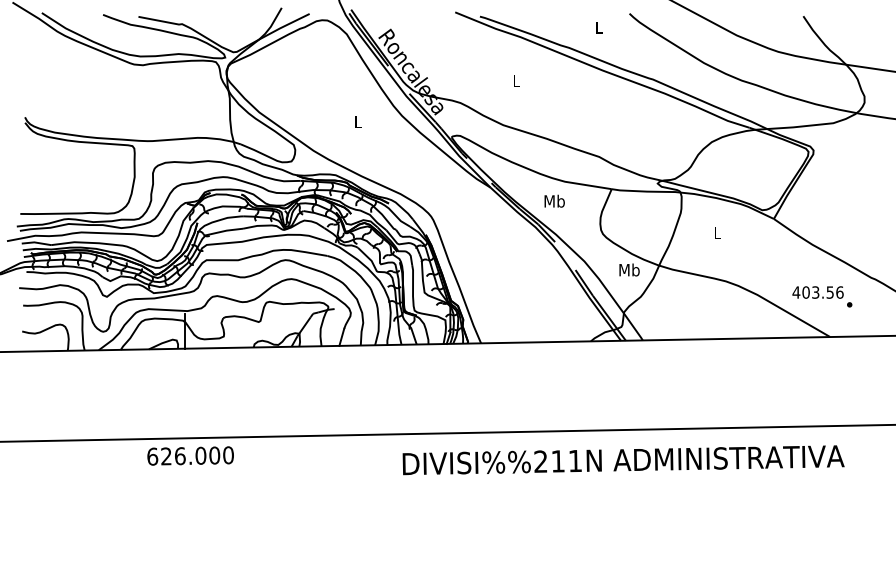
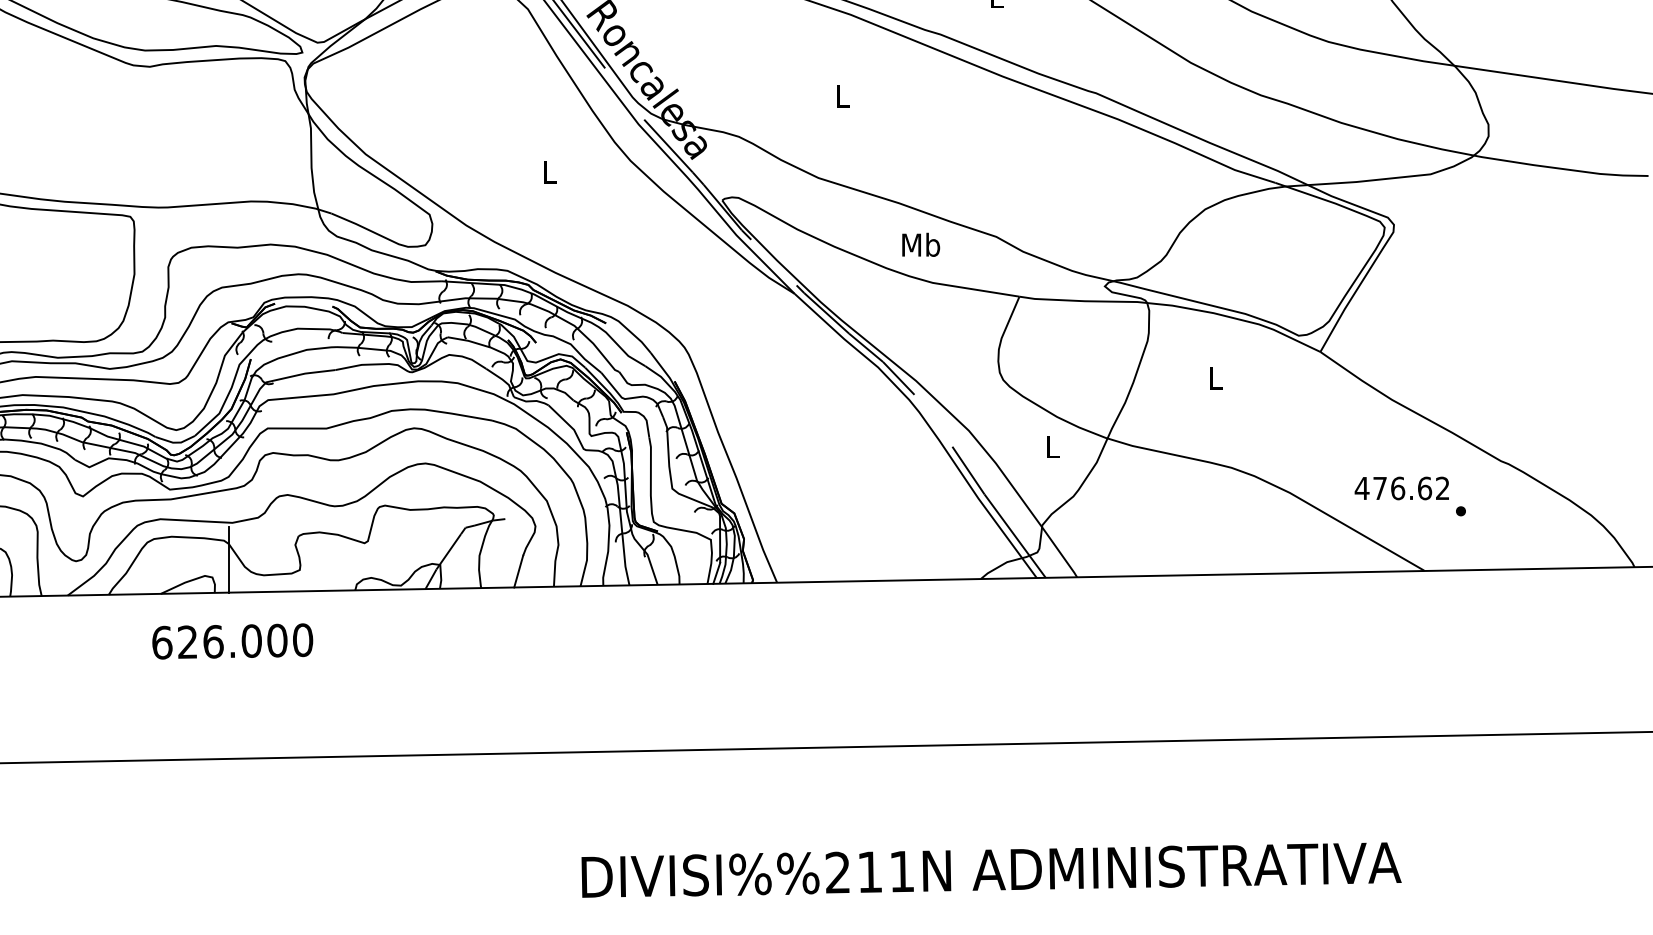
text: (554, 200) -> (920, 243), moved
text: (629, 269) -> (1052, 445), Mb -> L
text: (822, 292) -> (1410, 488), 403.56 -> 476.62
text: (190, 455) -> (232, 640), moved
text: (623, 460) -> (991, 870), moved

